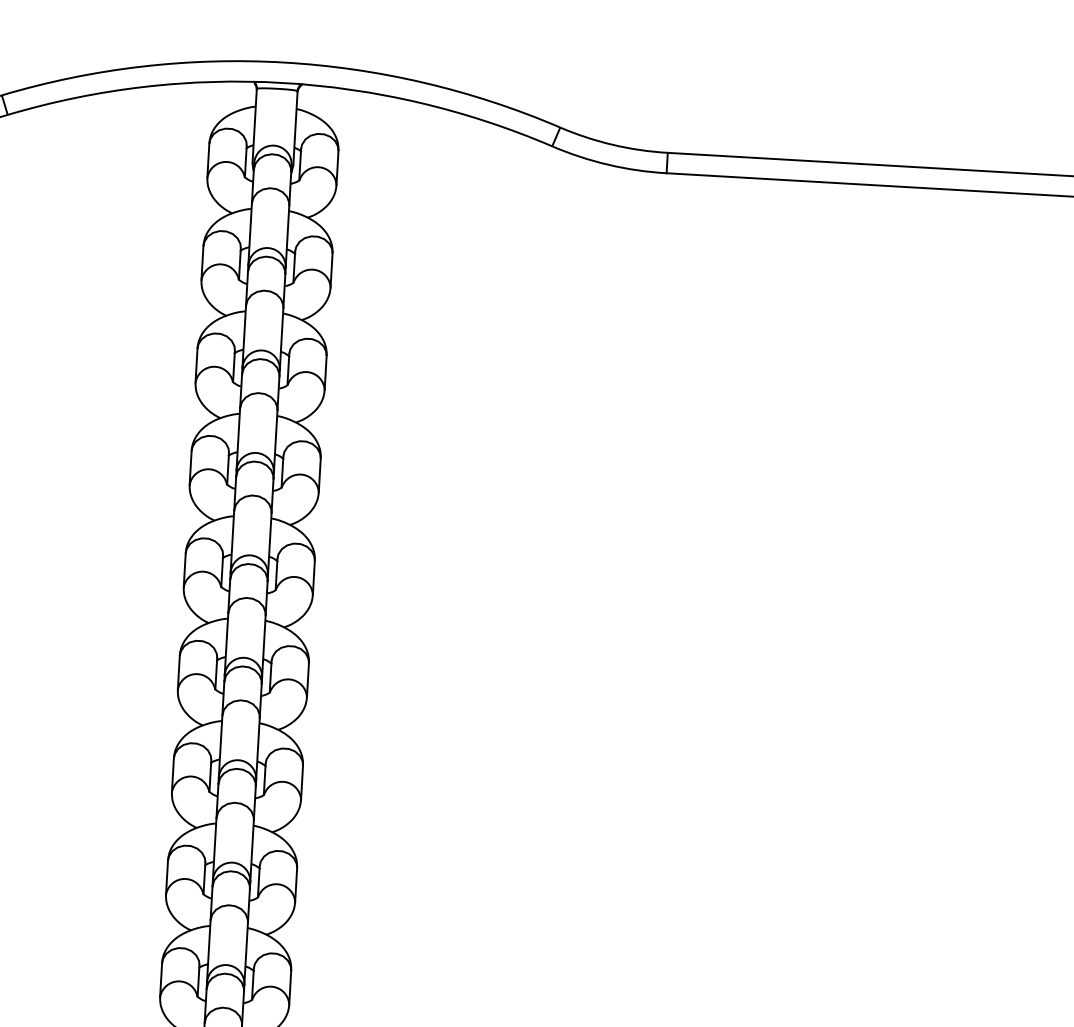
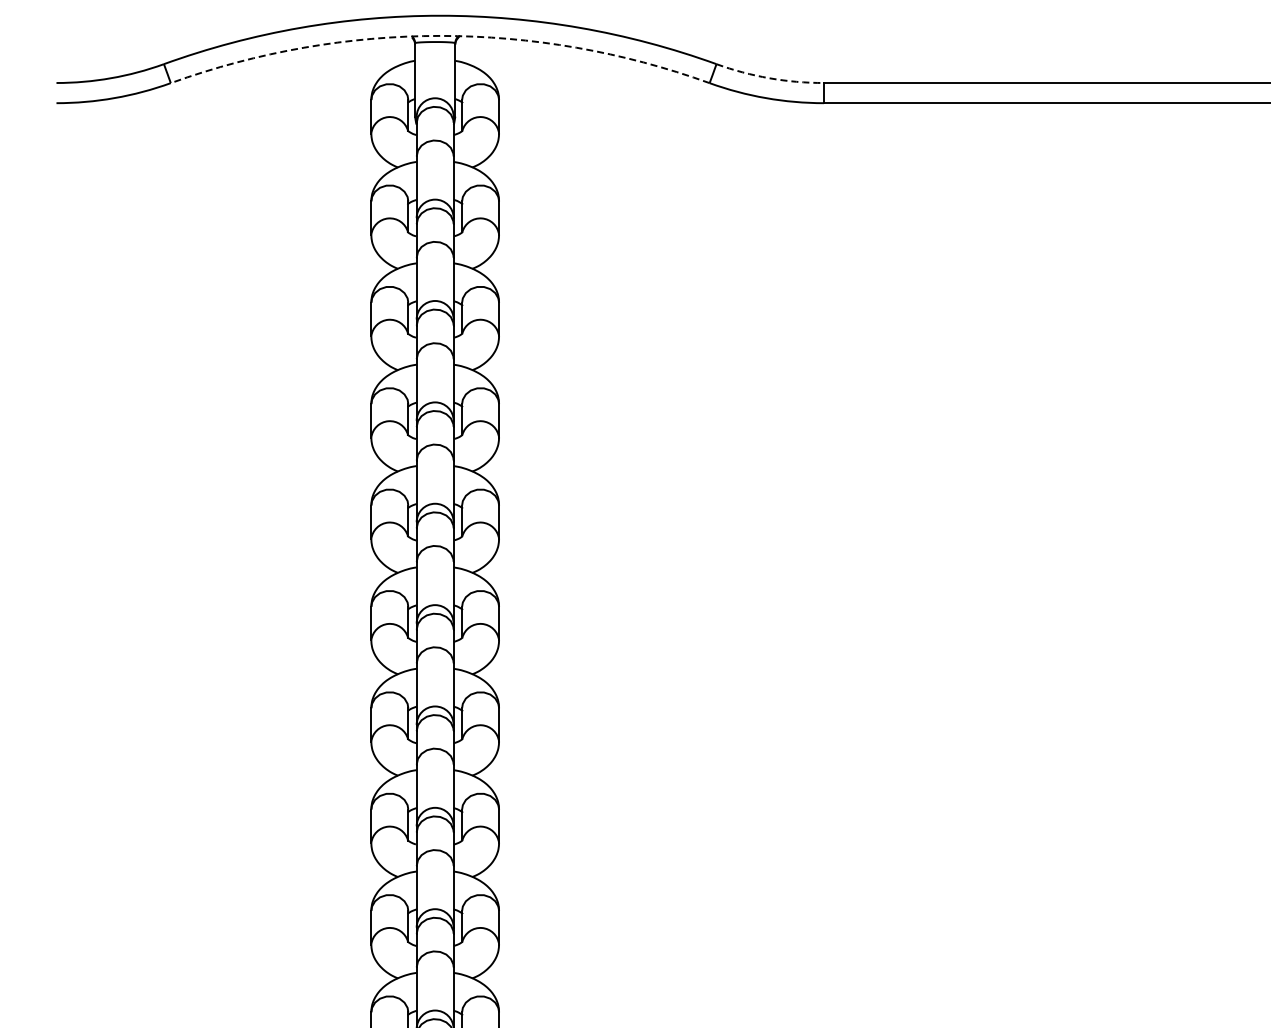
arc: (283, 82) -> (440, 35), solid -> dashed
arc: (612, 145) -> (769, 78), solid -> dashed

